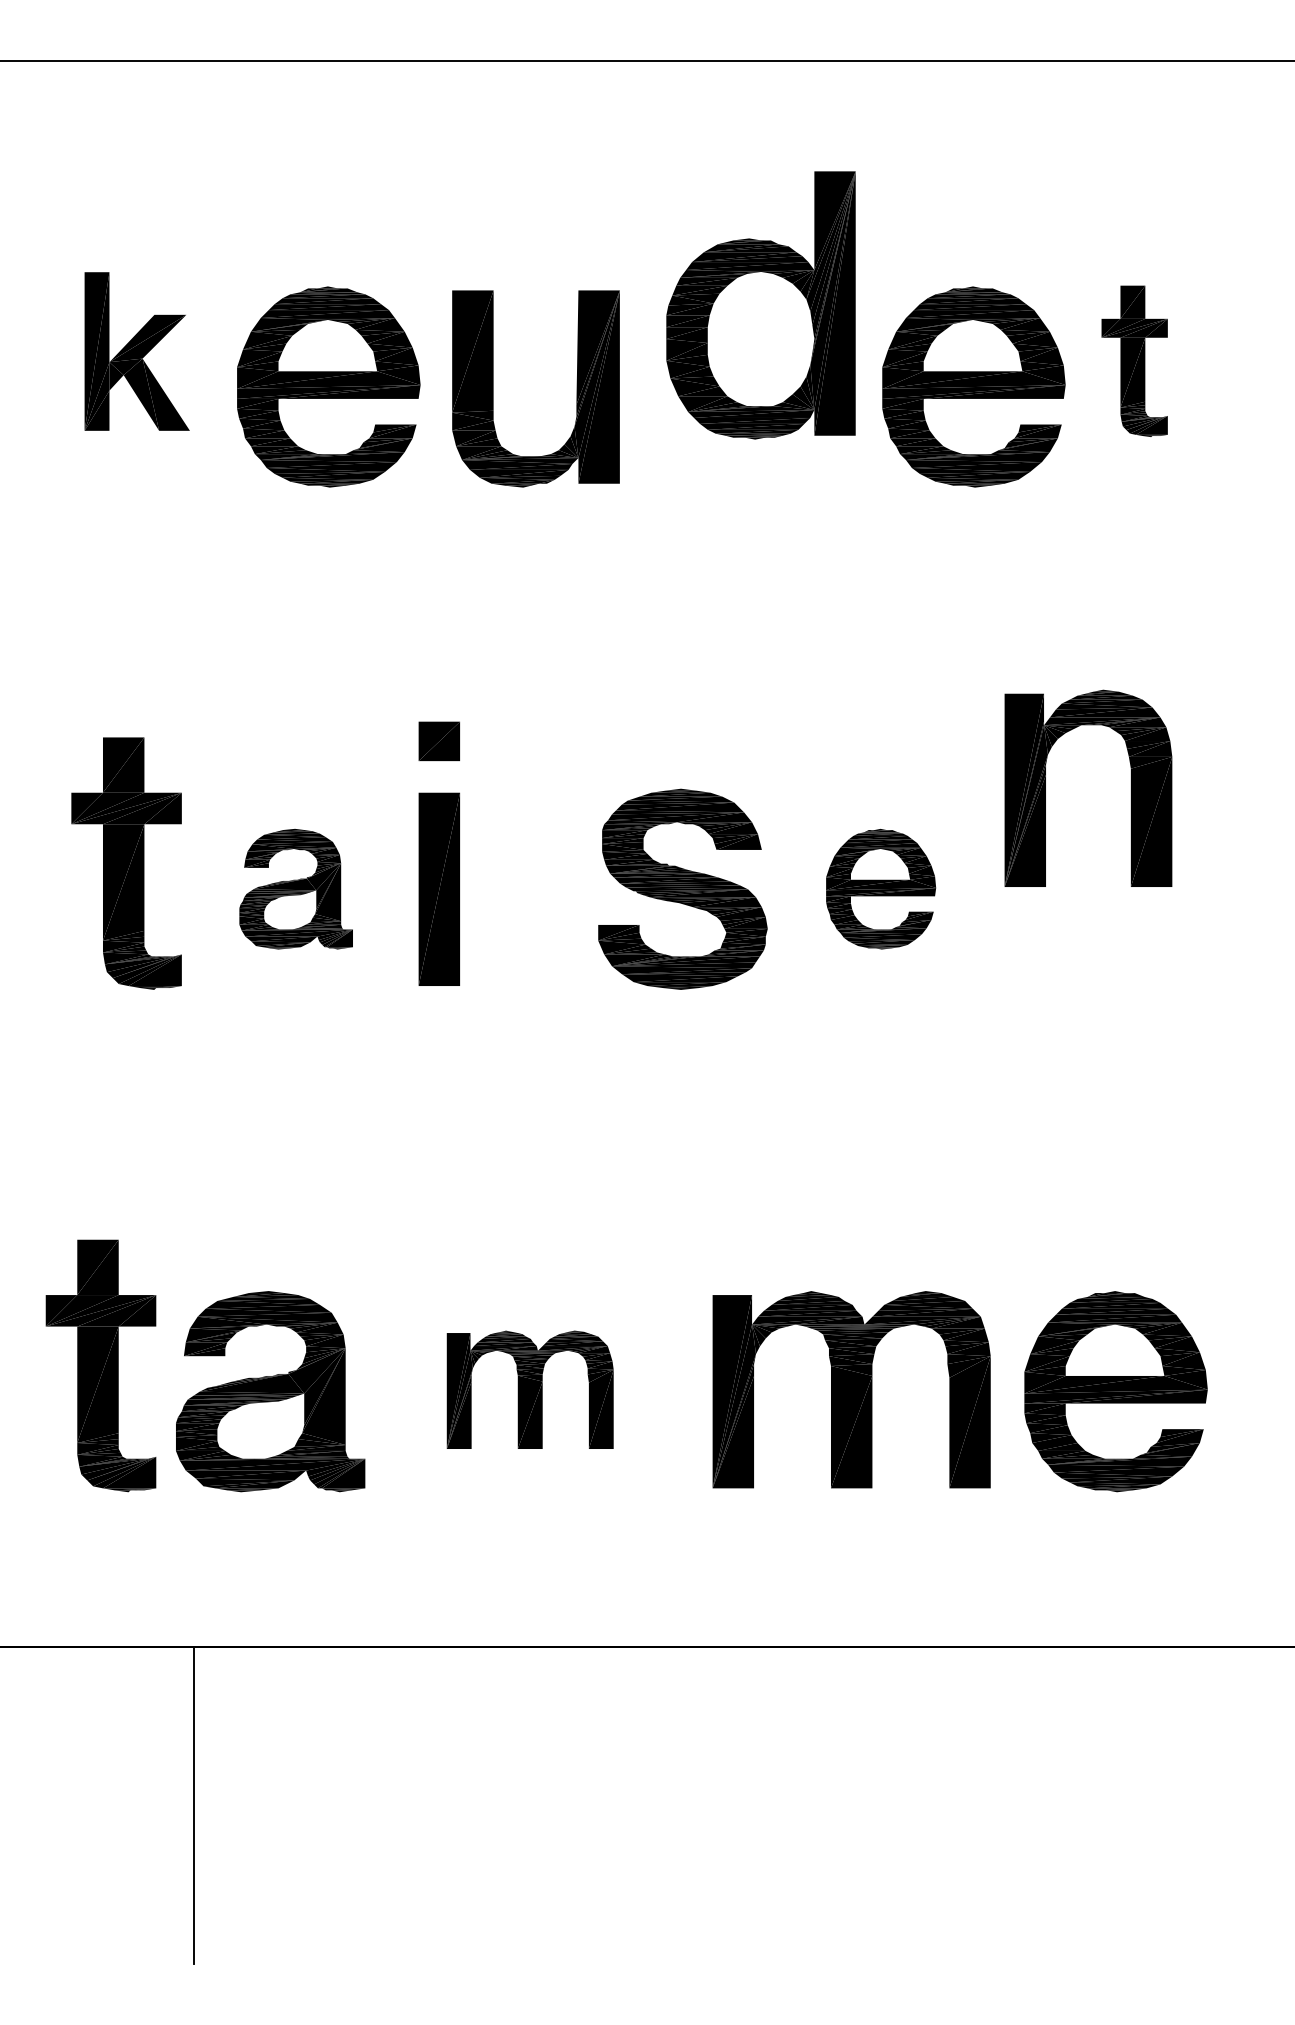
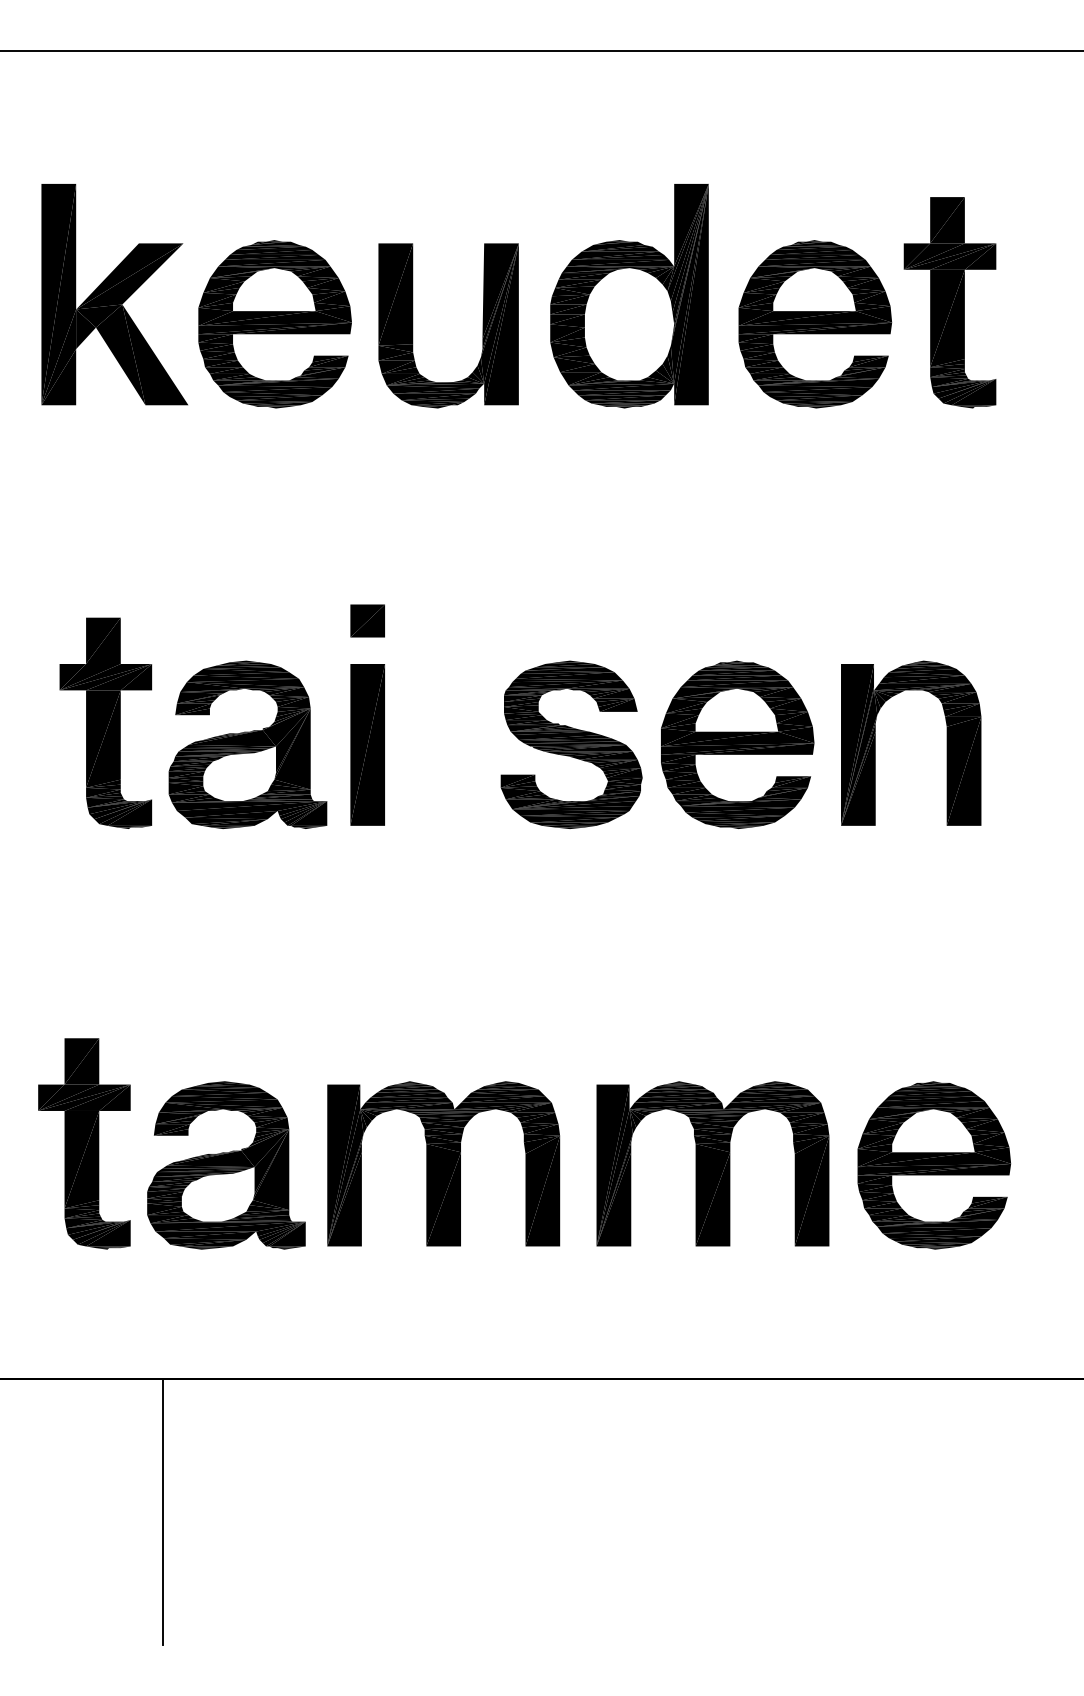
part: (760, 305) -> (629, 296), moved
part: (136, 351) -> (114, 294), size x1.67
part: (1134, 361) -> (949, 302), size x1.67
part: (1045, 787) -> (875, 742), moved
part: (295, 888) -> (247, 744), size x1.67
part: (880, 888) -> (737, 744), size x1.67
part: (530, 1389) -> (444, 1163), size x1.67

